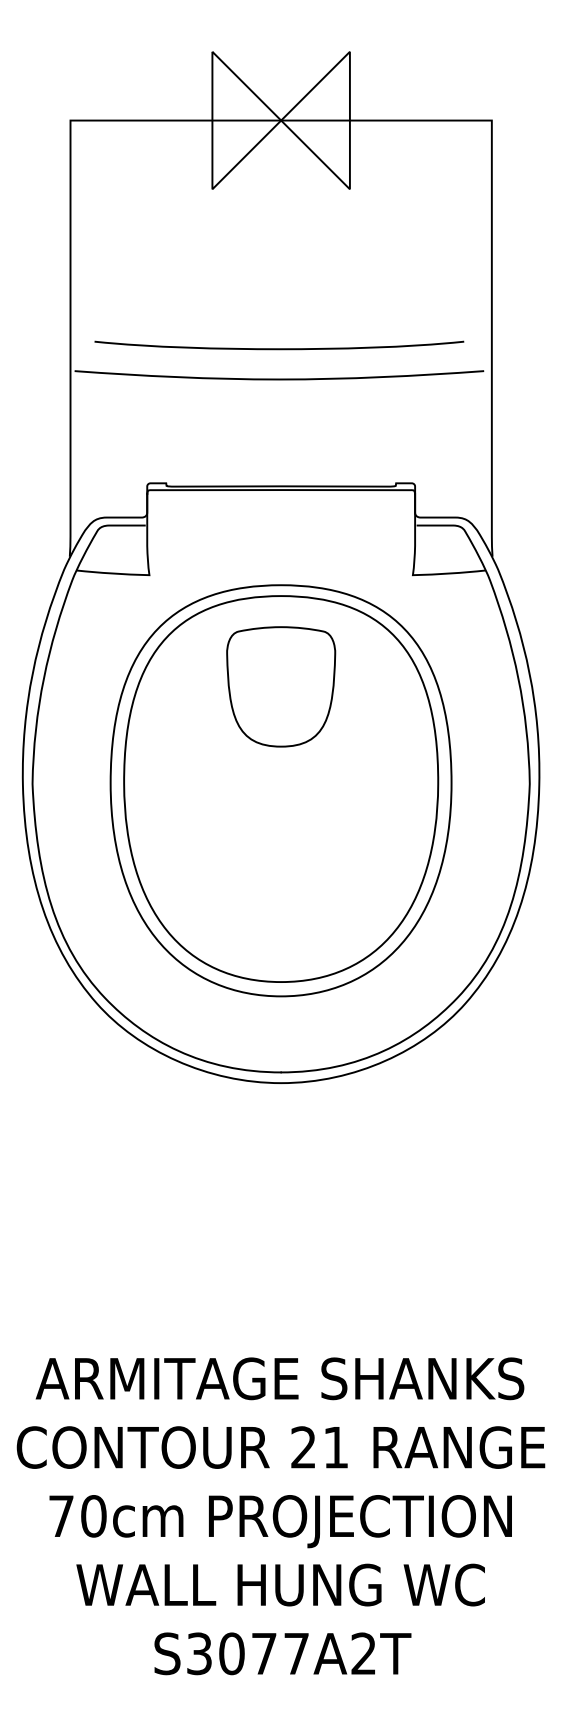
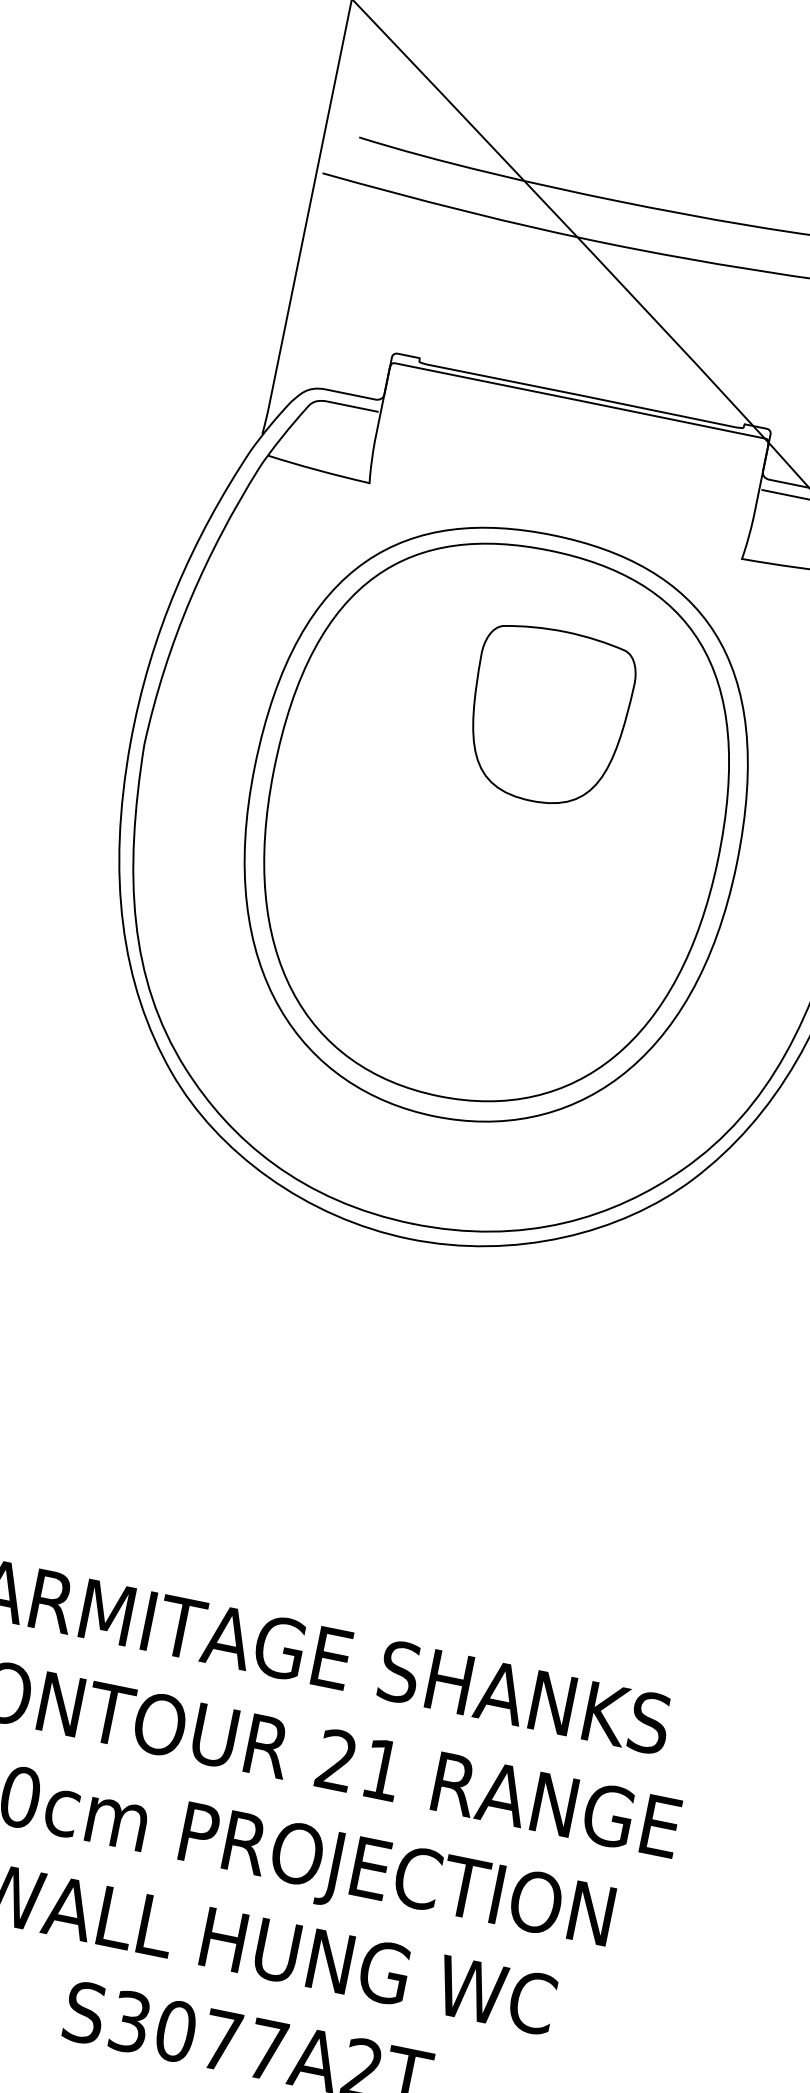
part: (281, 686) -> (549, 715), moved

